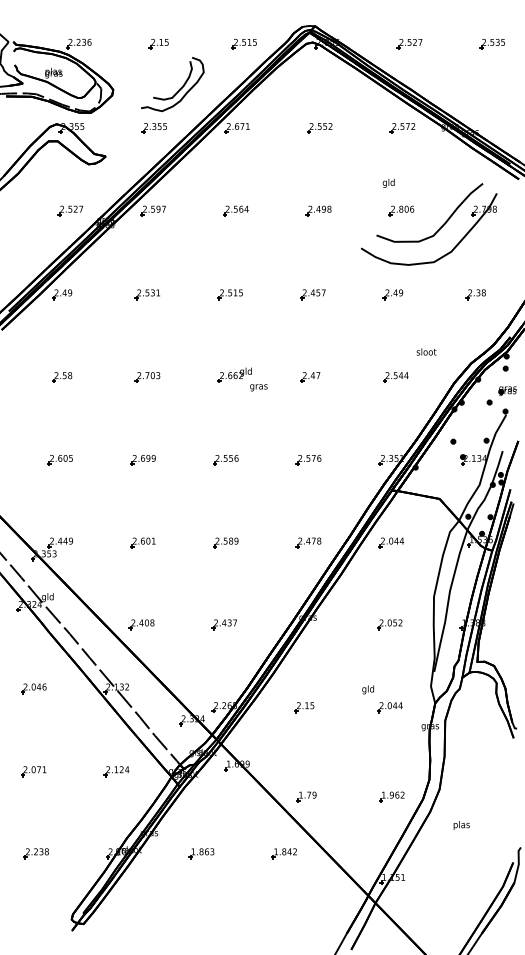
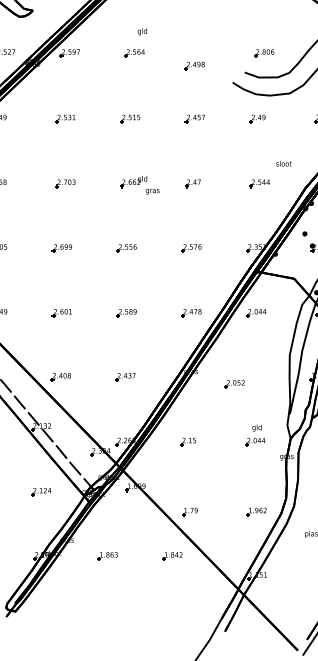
text: (388, 183) -> (142, 31), moved
part: (318, 210) -> (194, 65), moved
part: (389, 624) -> (234, 384), moved
text: (367, 689) -> (256, 427), moved

